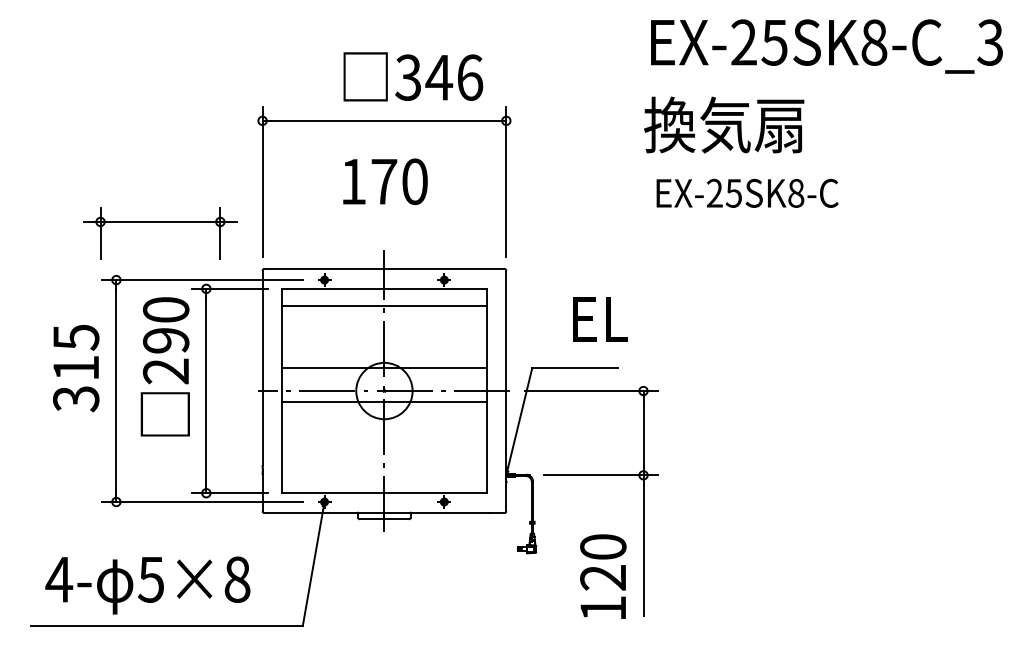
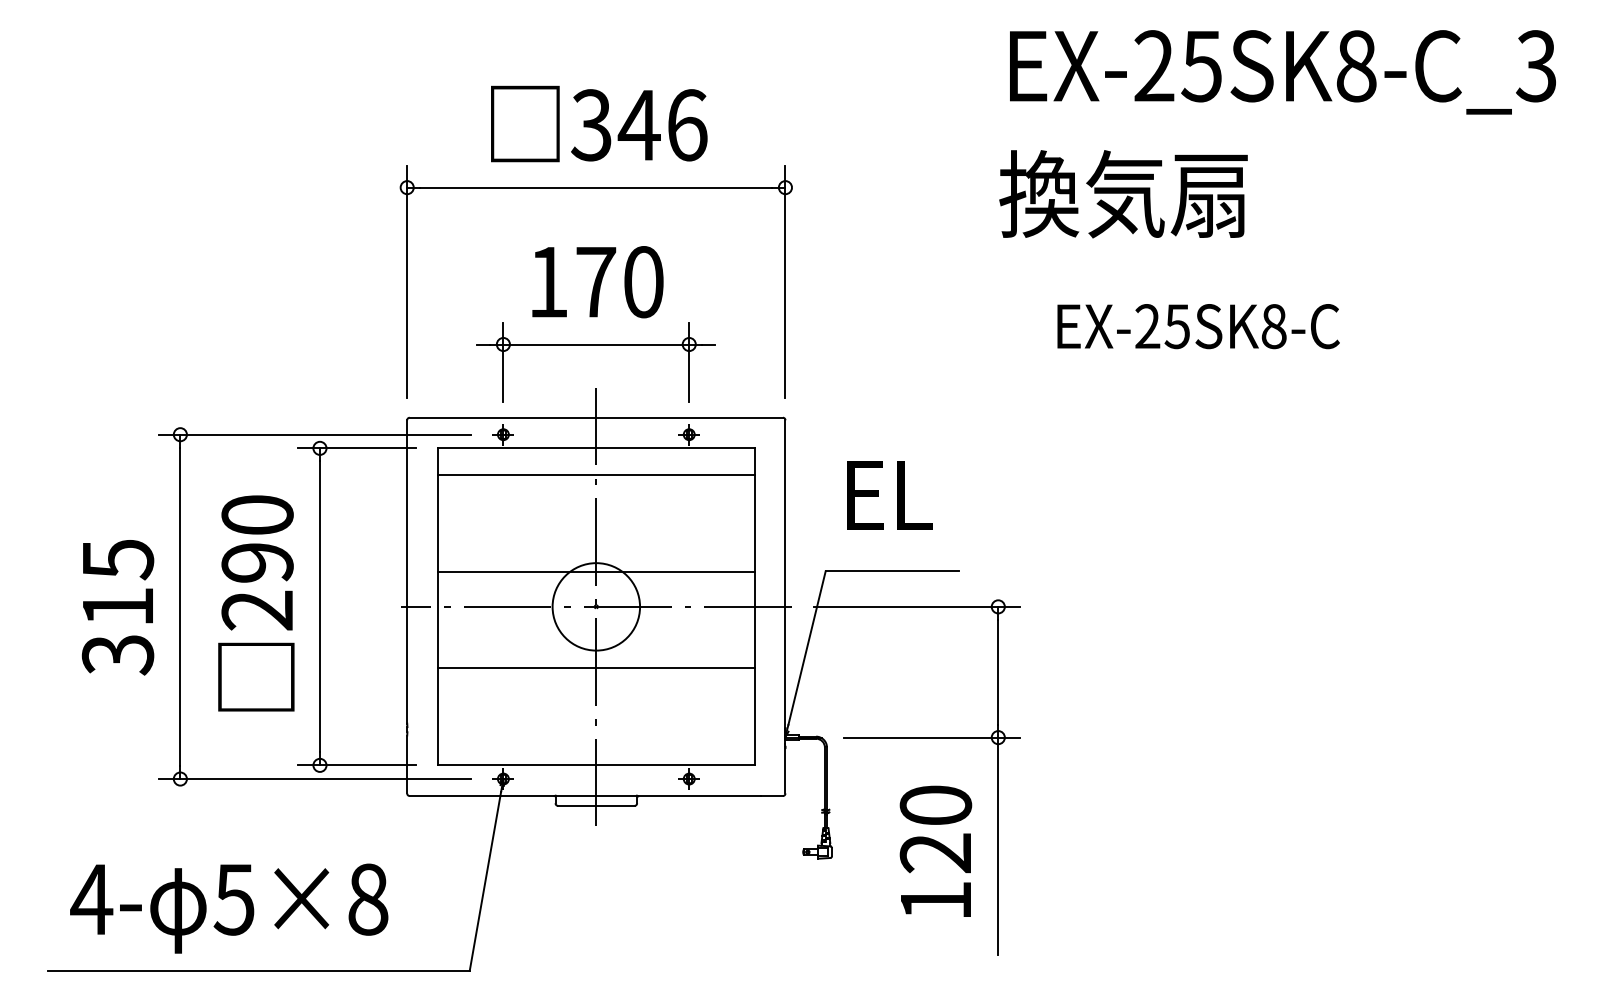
text: (413, 76) -> (599, 123), moved
text: (747, 192) -> (1198, 325), moved
part: (160, 222) -> (596, 345), moved
text: (600, 319) -> (889, 495), moved
text: (164, 366) -> (255, 602), moved
text: (76, 368) -> (118, 607), moved
line: (384, 401) -> (596, 668), moved
text: (603, 576) -> (936, 851), moved

